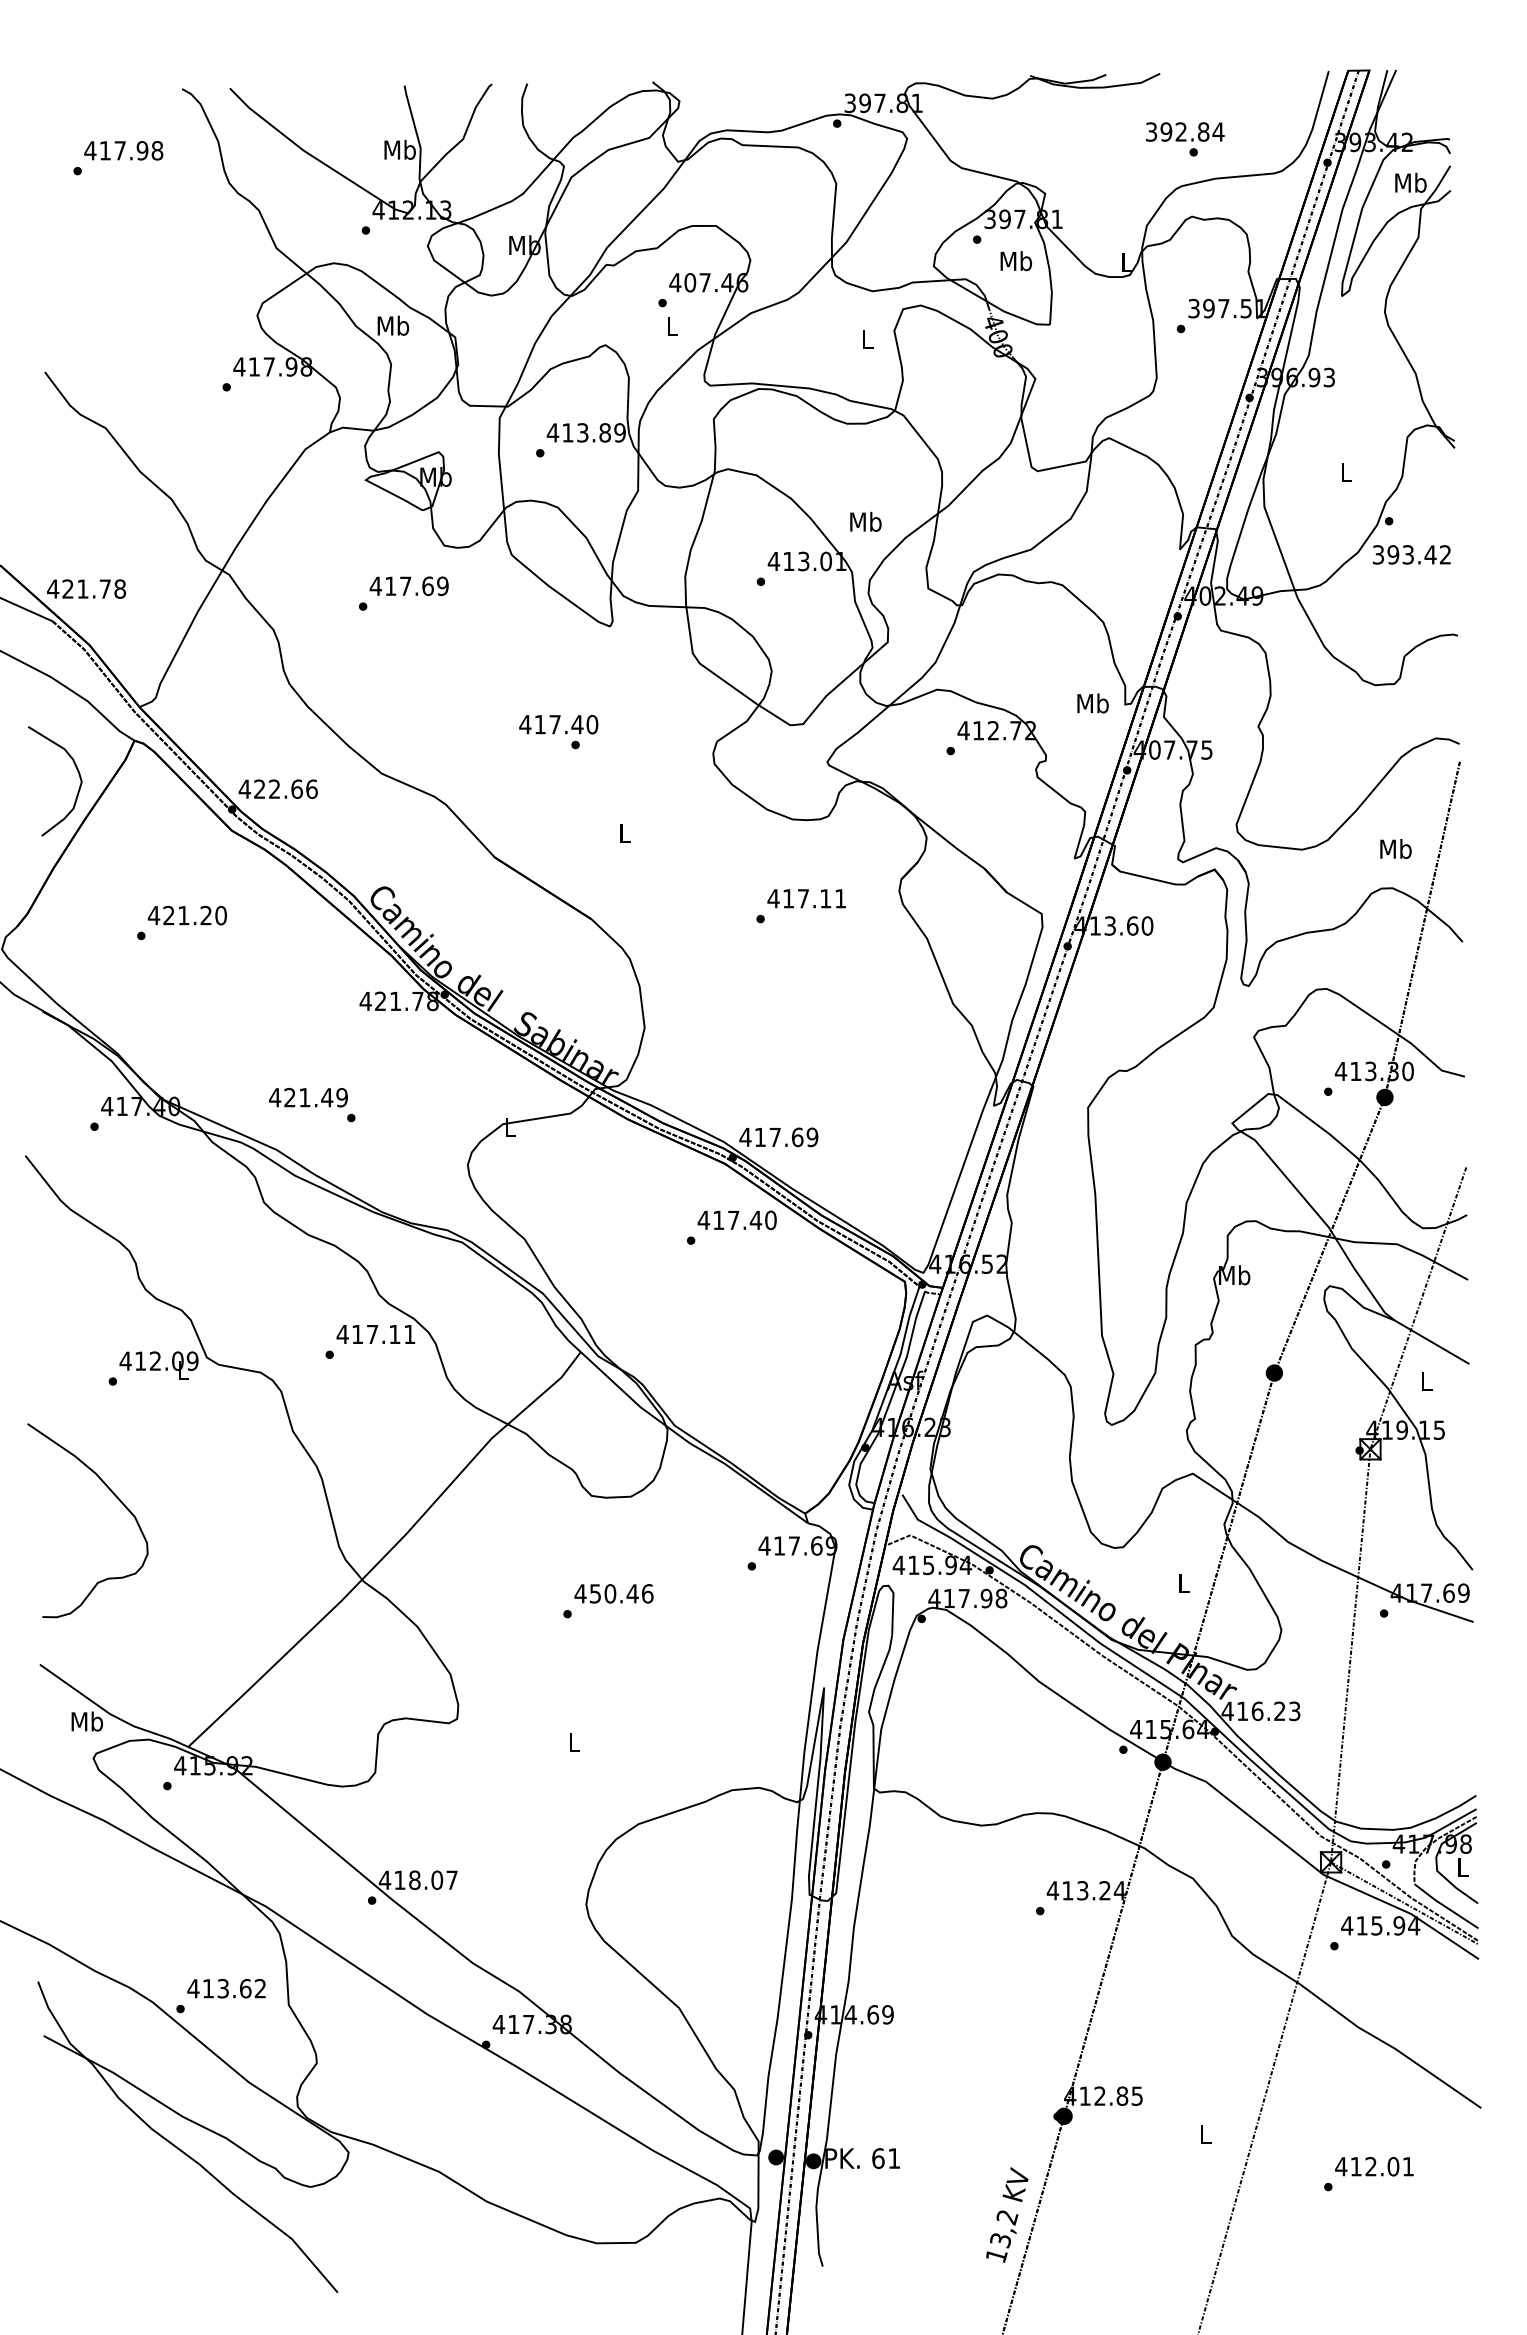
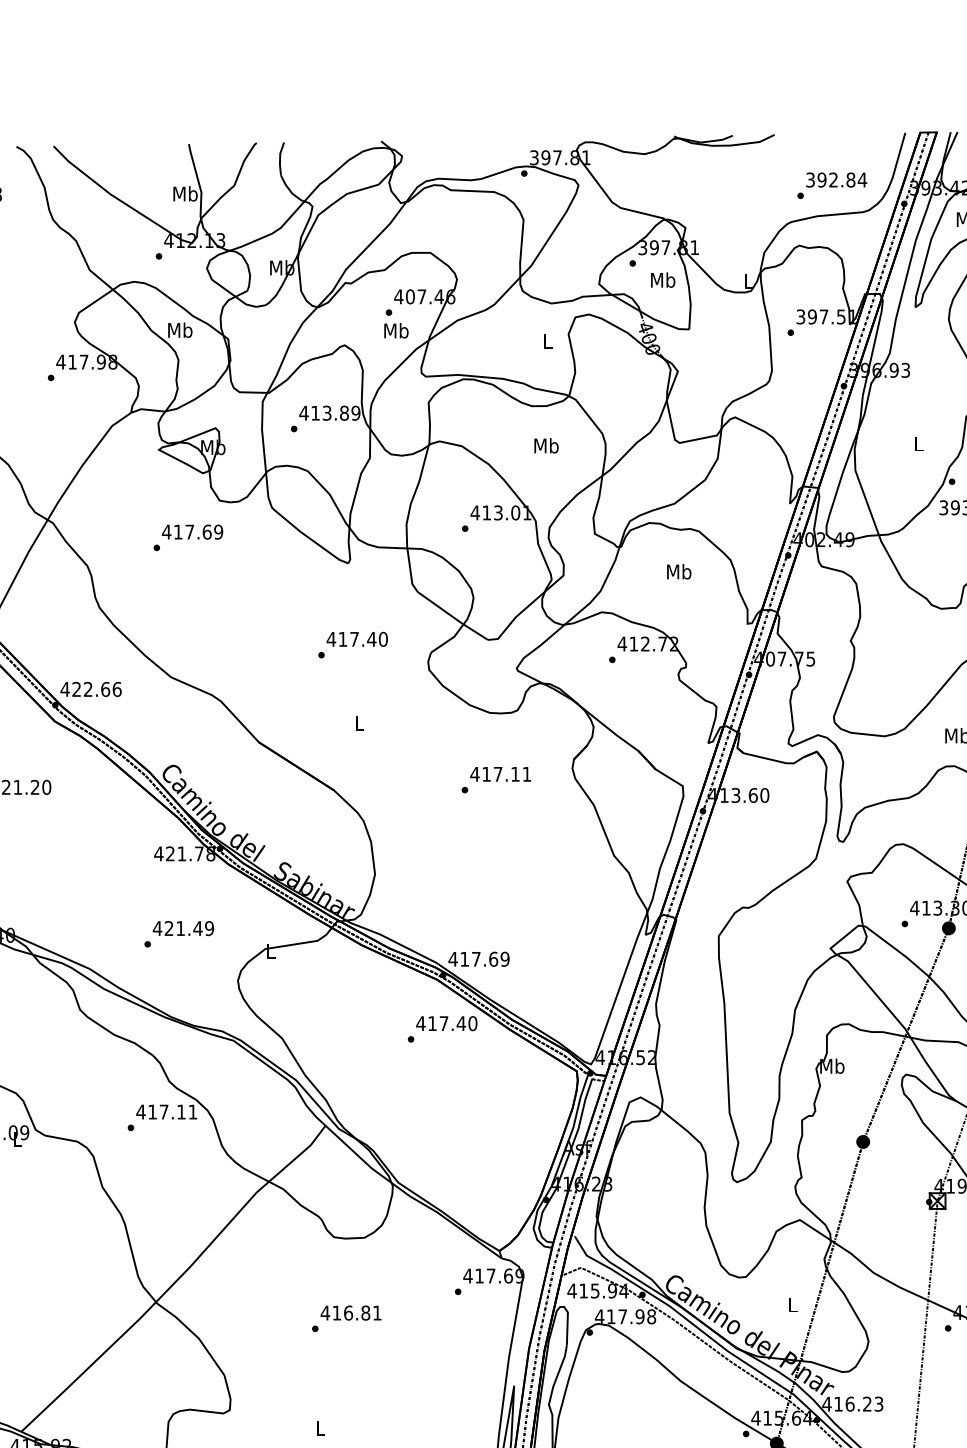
text: (1185, 131) -> (836, 179), moved
text: (671, 326) -> (395, 330), L -> Mb
text: (865, 521) -> (546, 445), moved
text: (1092, 703) -> (678, 571), moved
text: (558, 724) -> (357, 639), moved
text: (308, 1097) -> (183, 928), moved
text: (621, 1593) -> (357, 1312), 450.46 -> 416.81

